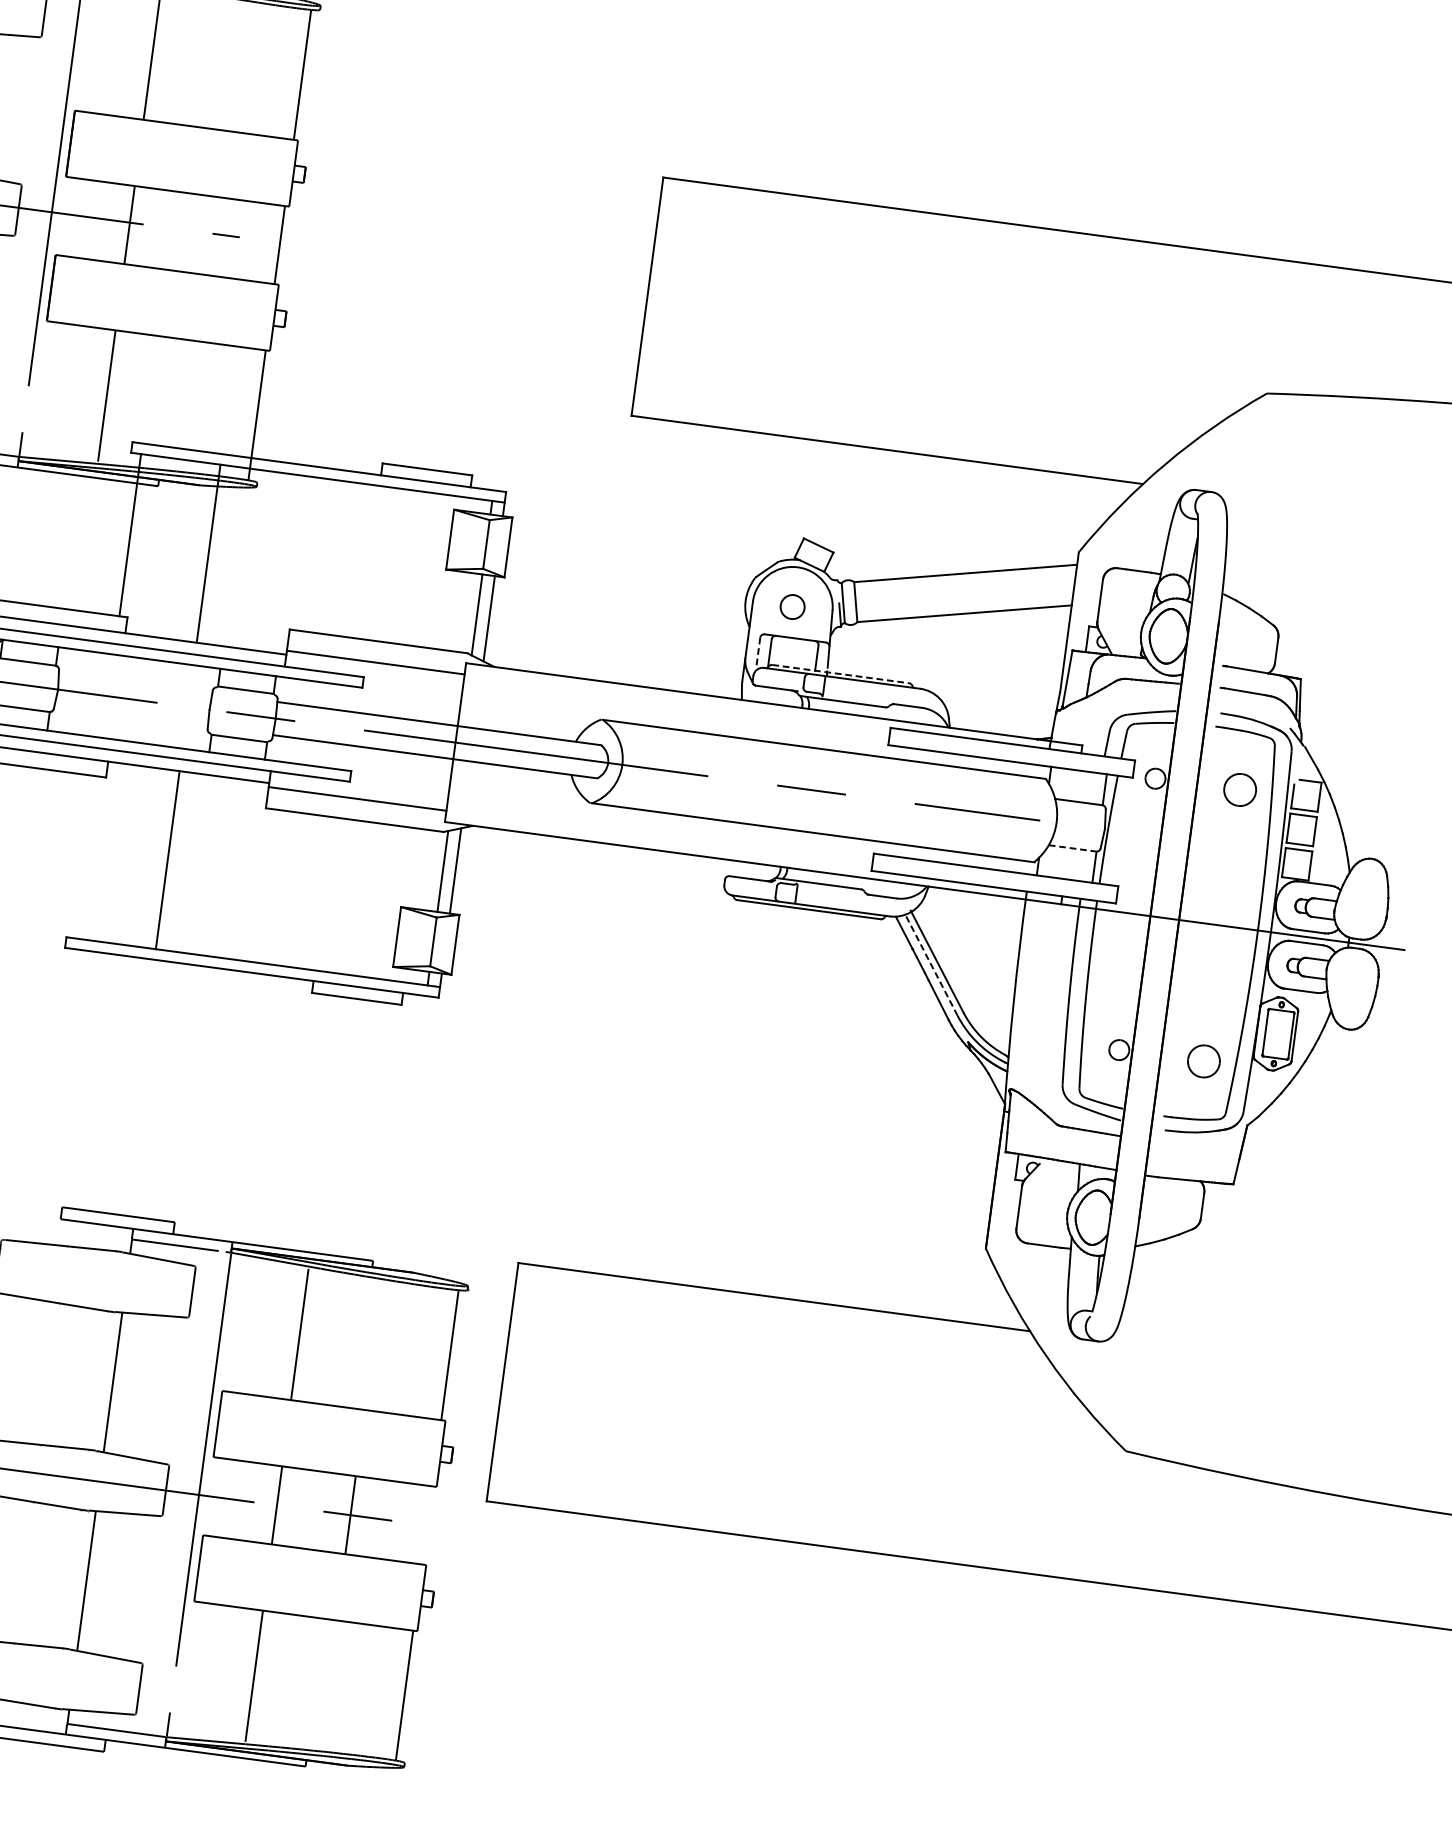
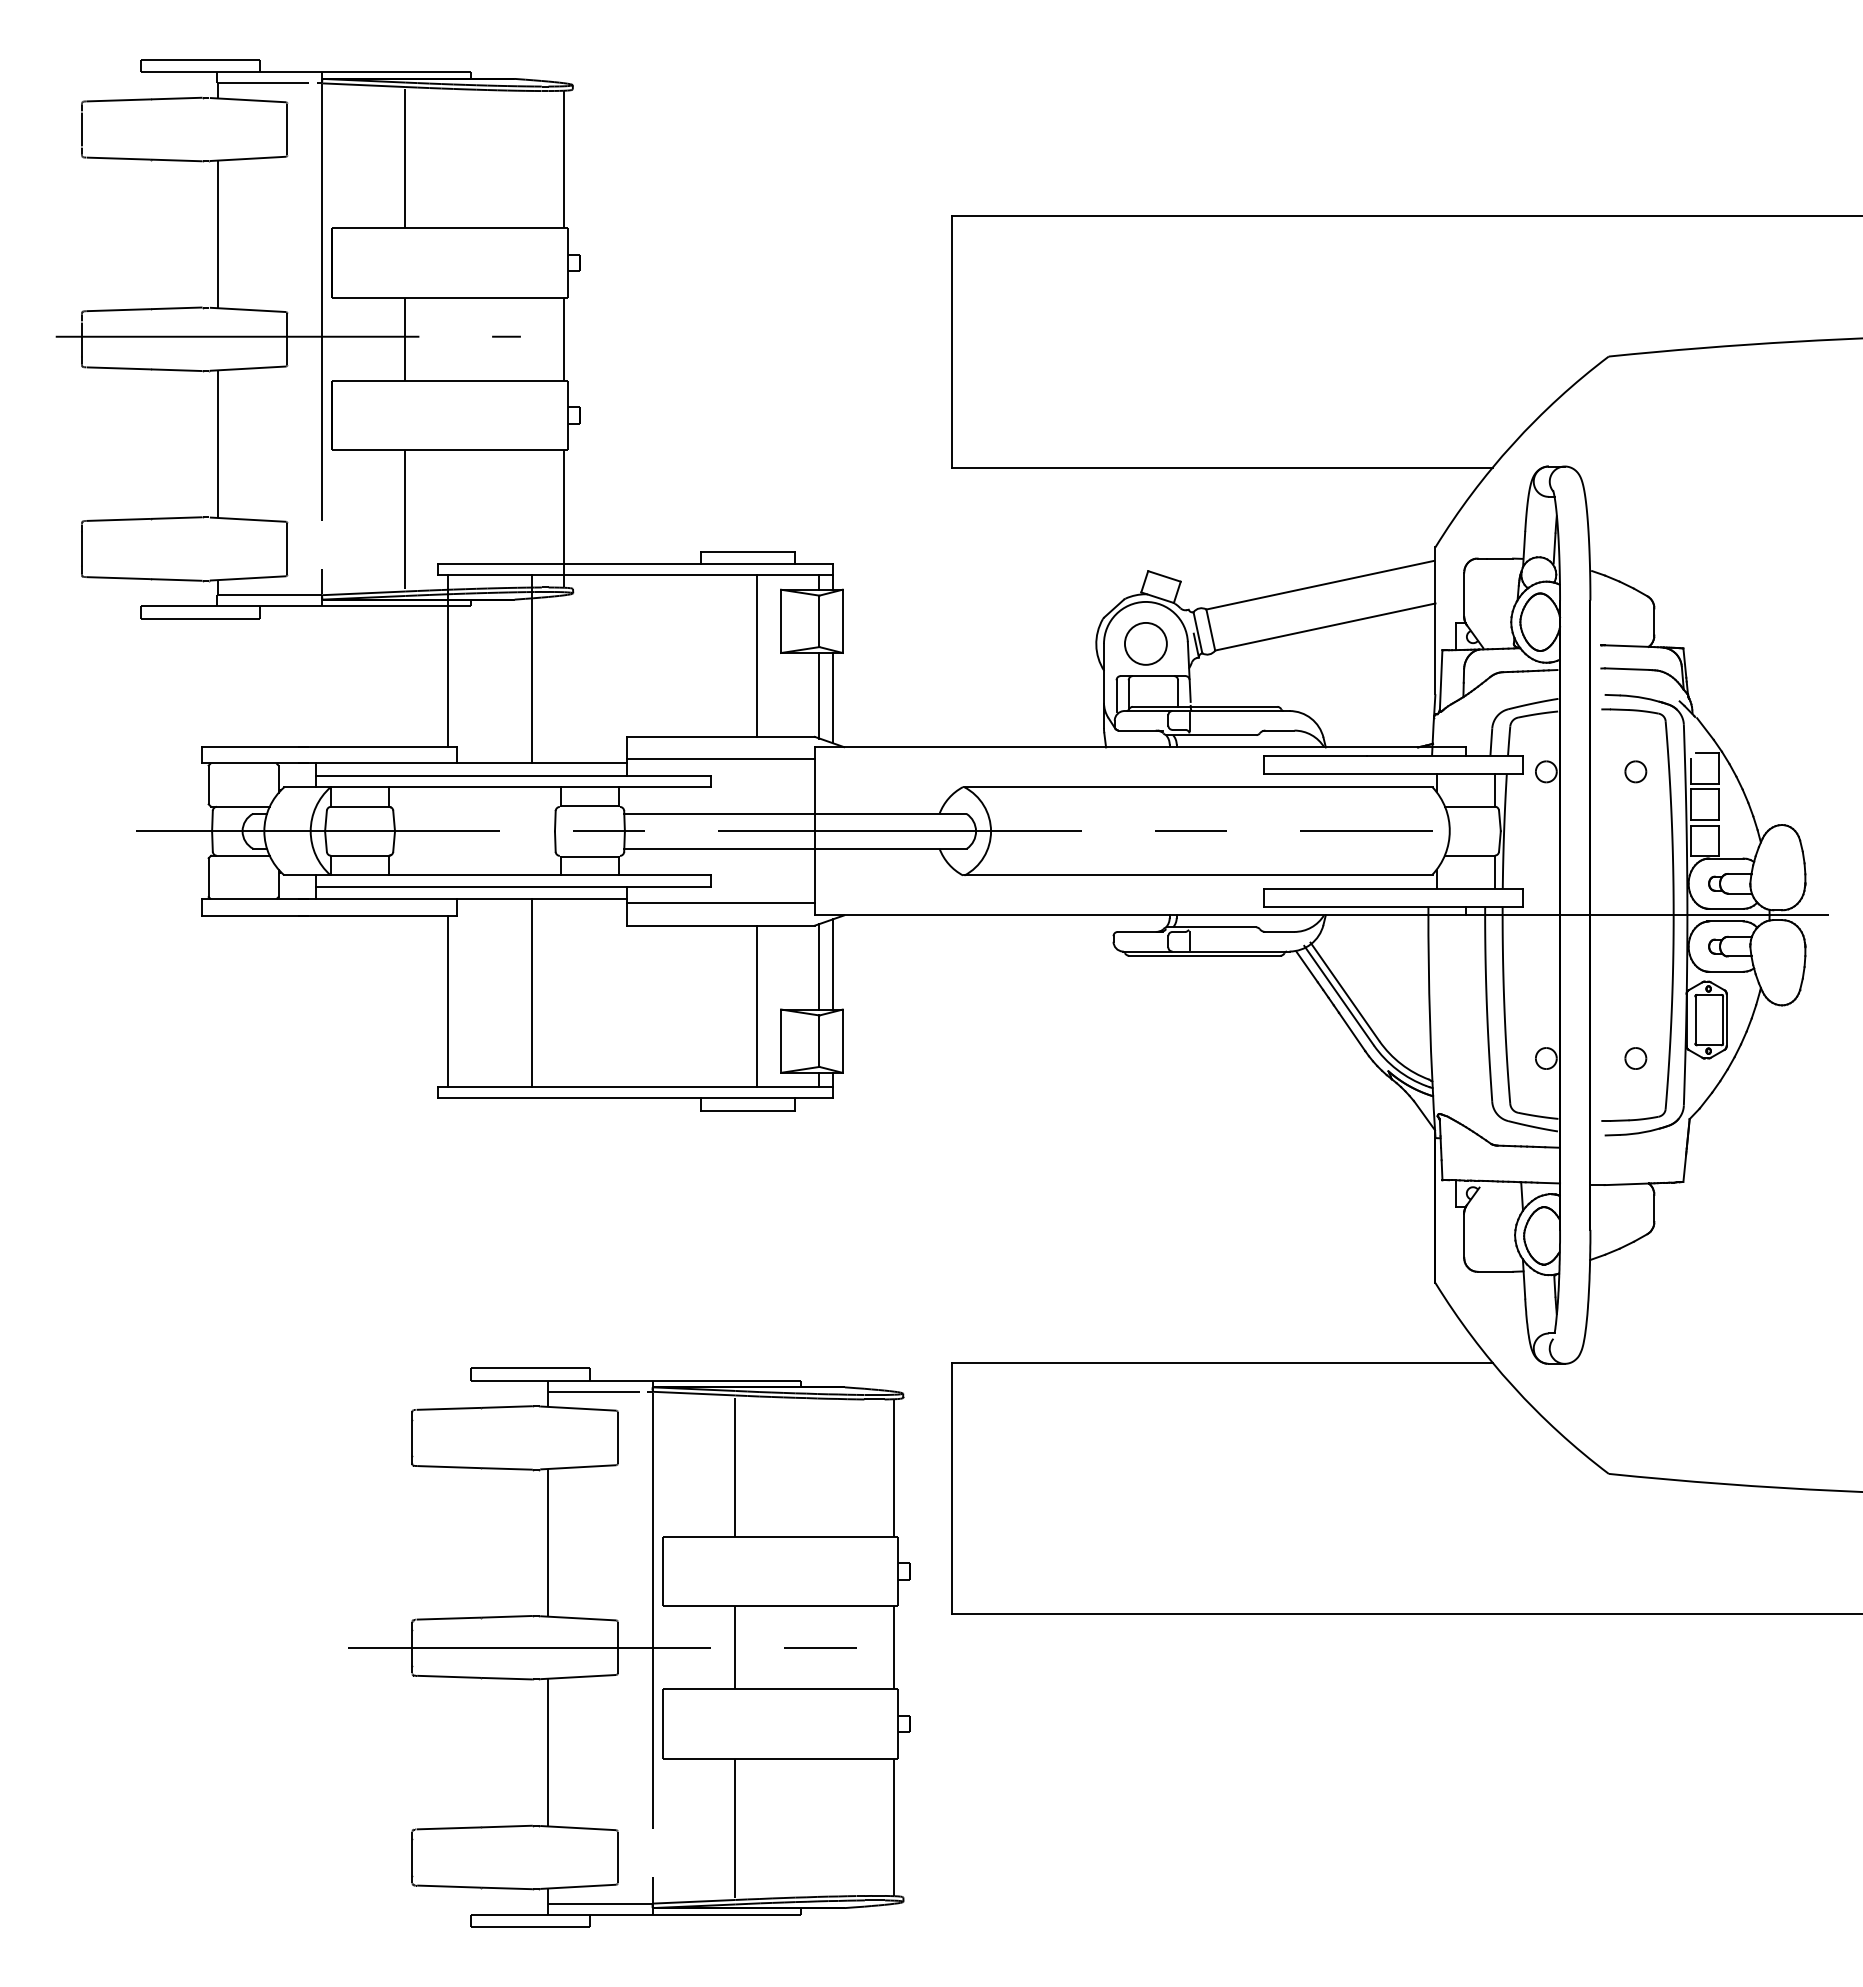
line: (422, 568) -> (756, 655), added
circle: (792, 606) -> (1145, 643), size x1.67
line: (758, 653) -> (1116, 696), dashed -> solid
line: (841, 673) -> (1205, 706), dashed -> solid
part: (1239, 789) -> (1635, 771), size x0.62
line: (1073, 848) -> (1470, 855), dashed -> solid
line: (87, 857) -> (448, 1001), added
line: (378, 901) -> (756, 1006), added
line: (931, 964) -> (1339, 995), dashed -> solid
part: (1203, 1061) -> (1635, 1058), size x0.62
line: (350, 1514) -> (893, 1647), moved

